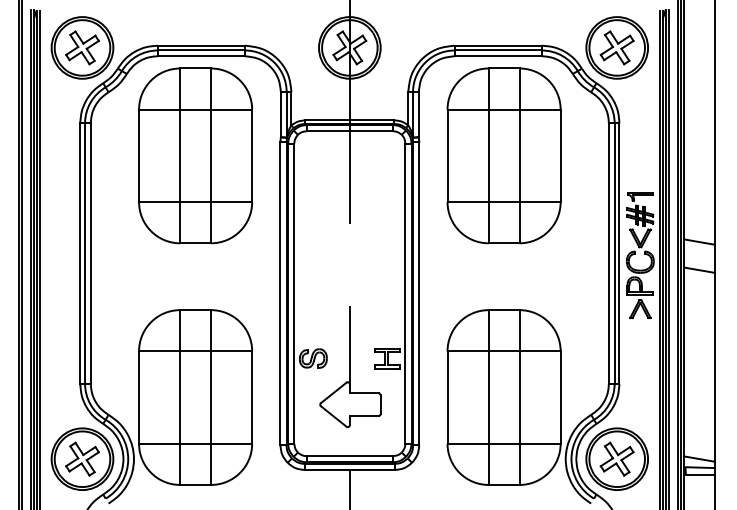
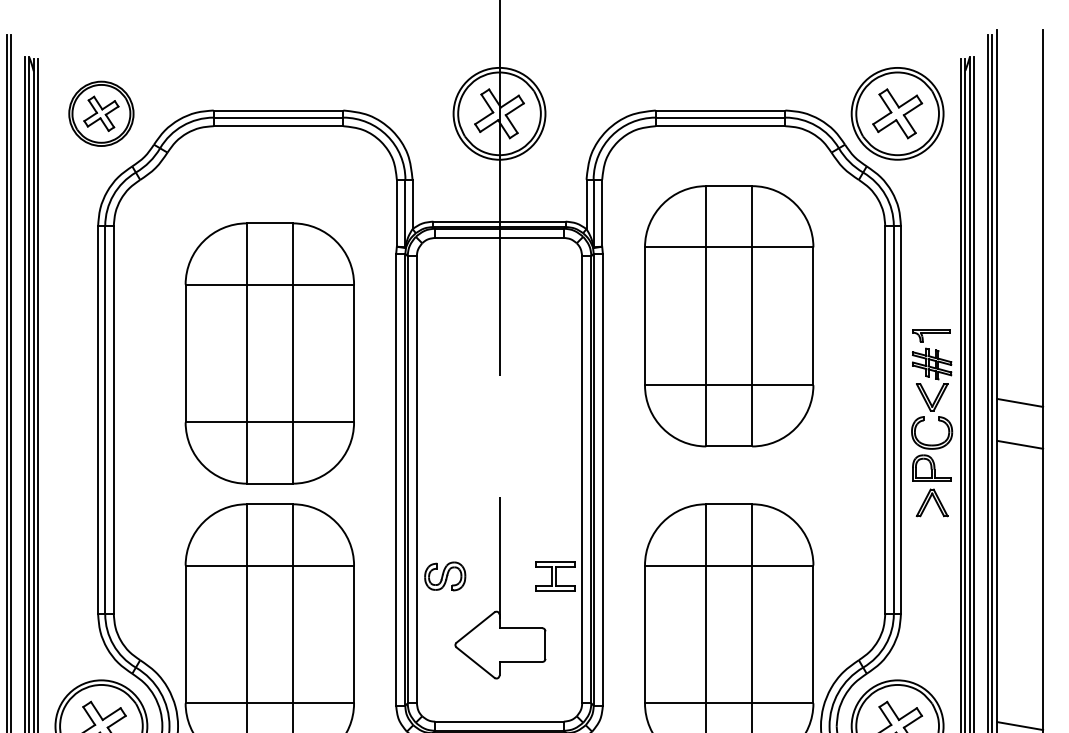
part: (82, 47) -> (101, 113), size x0.7
part: (195, 155) -> (269, 352), moved
part: (503, 155) -> (728, 315), moved

